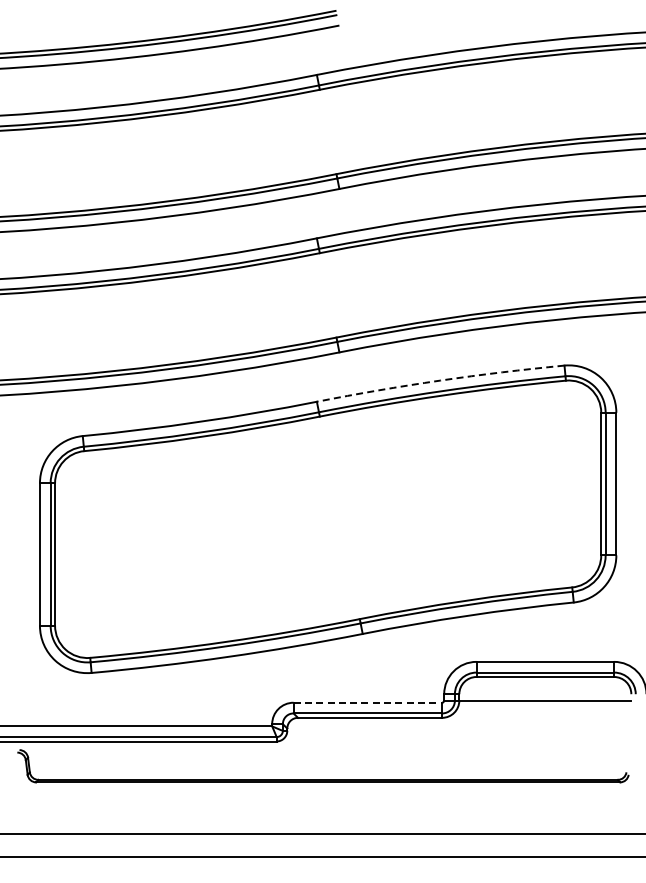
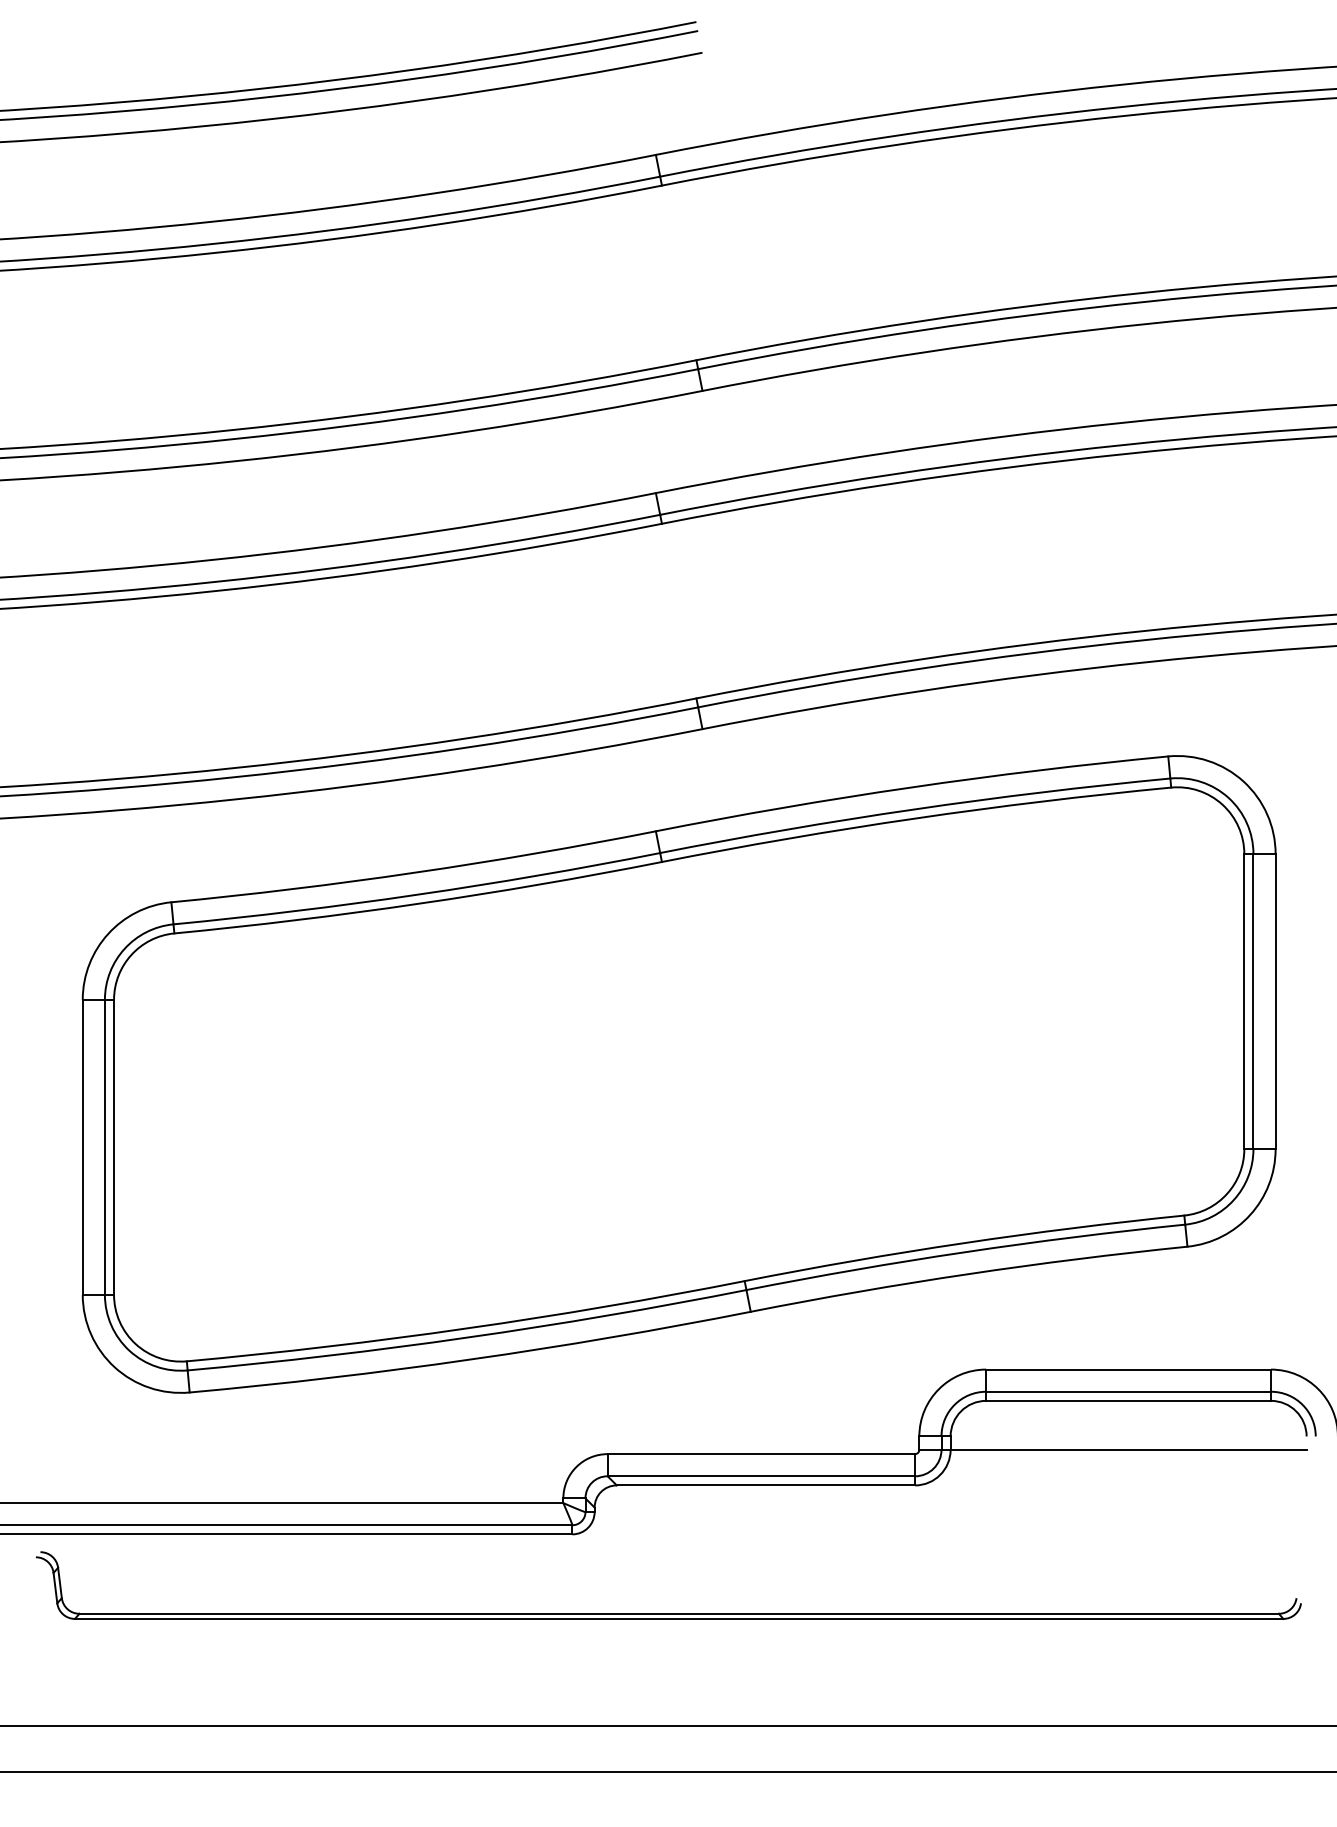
arc: (440, 380) -> (911, 787), dashed -> solid
line: (368, 702) -> (762, 1453), dashed -> solid

